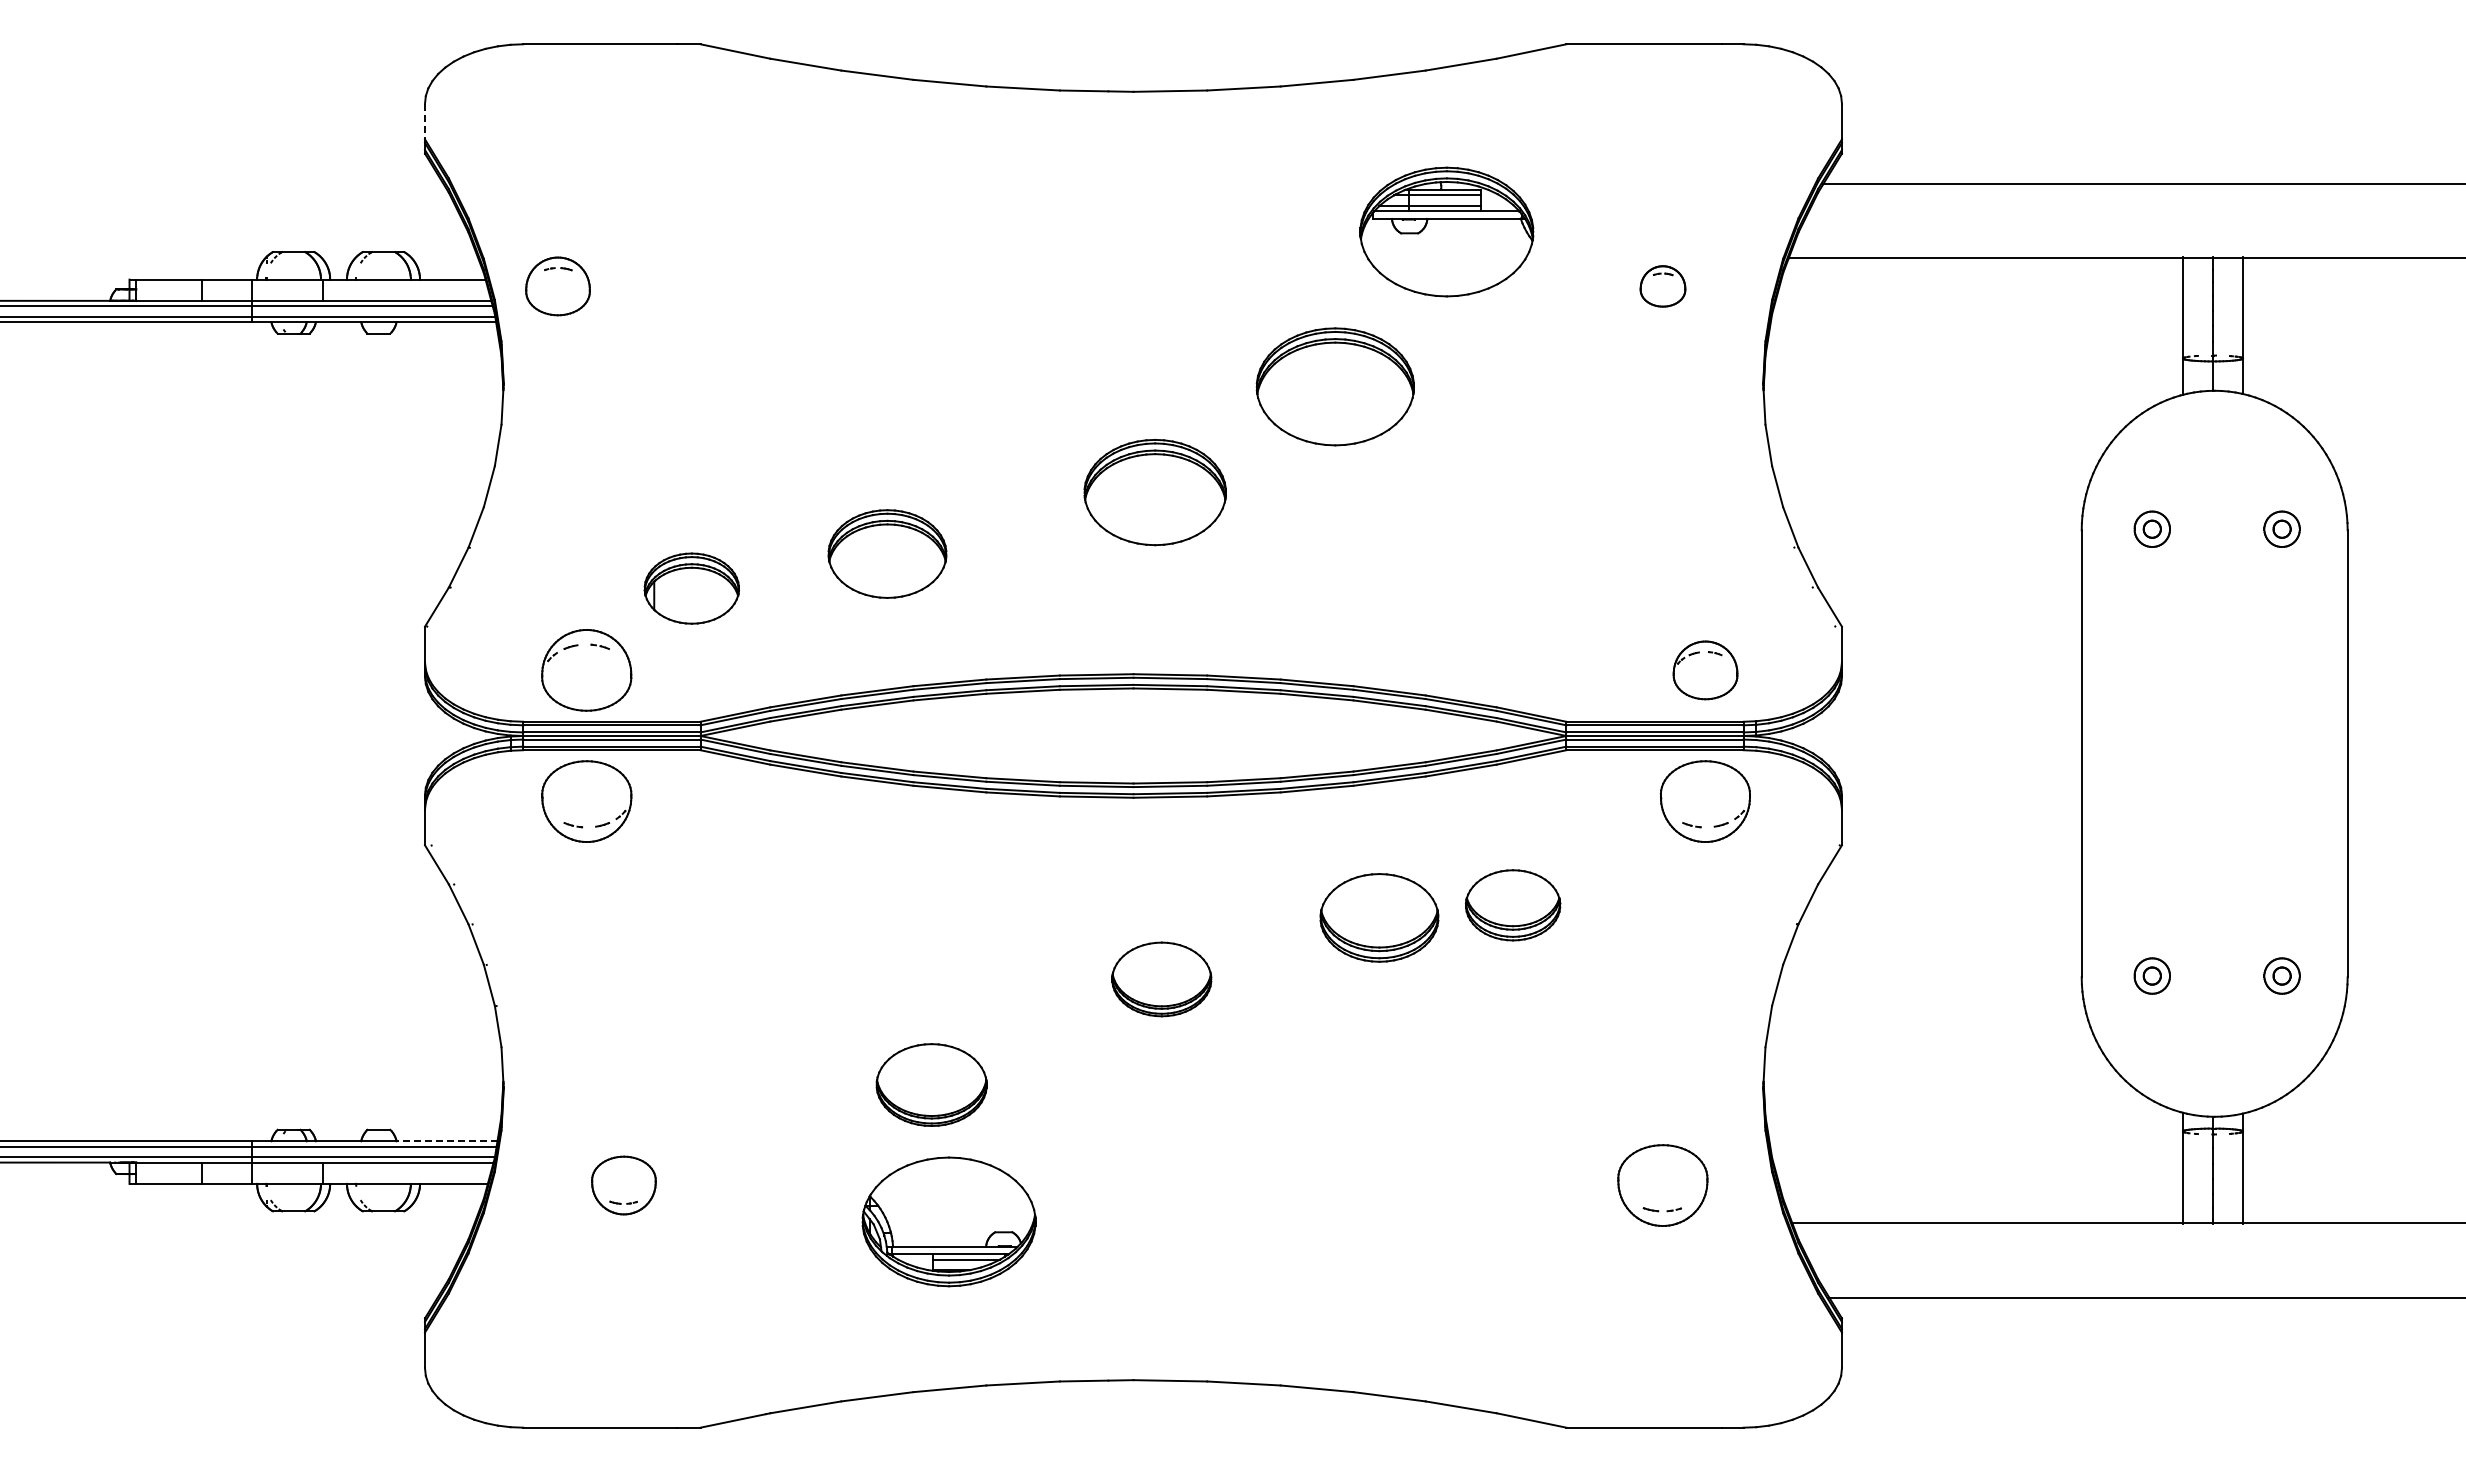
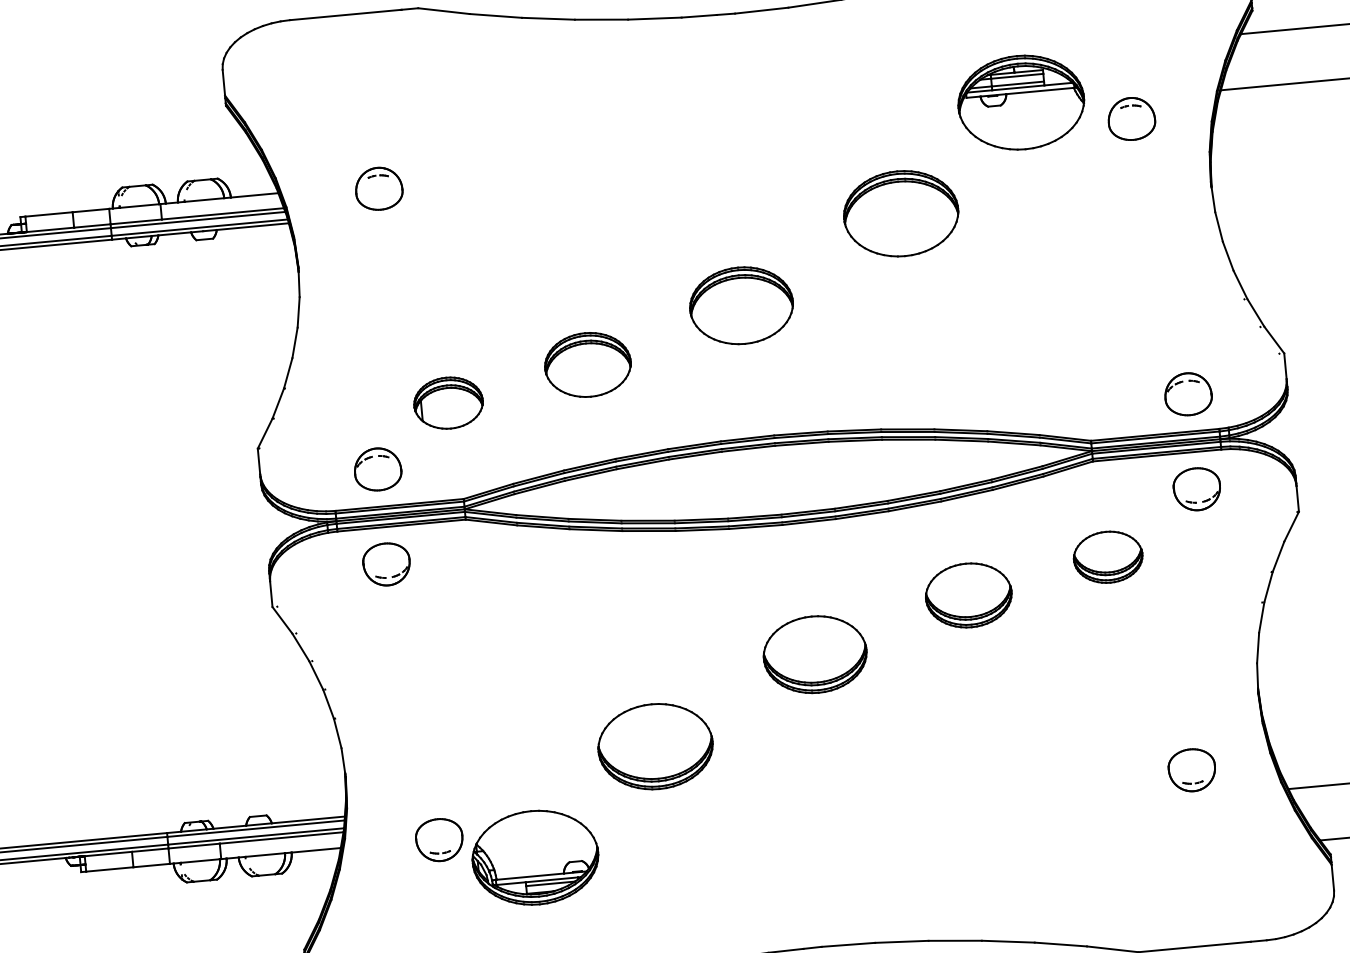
line: (425, 121) -> (224, 82), dashed -> solid
part: (1446, 231) -> (1020, 102), moved
part: (557, 286) -> (378, 188), moved
part: (1662, 286) -> (1131, 119), size x1.43
part: (1154, 492) -> (741, 305), moved
part: (586, 670) -> (377, 469), size x0.71
part: (586, 801) -> (386, 564), size x0.71
part: (1705, 801) -> (1197, 489), size x0.71
part: (1513, 905) -> (1108, 557), moved
part: (1161, 979) -> (815, 654), size x1.43
part: (931, 1084) -> (655, 746), size x1.43
line: (446, 1141) -> (307, 820), dashed -> solid
part: (1662, 1185) -> (1191, 770), size x0.71
part: (948, 1221) -> (535, 857), moved

